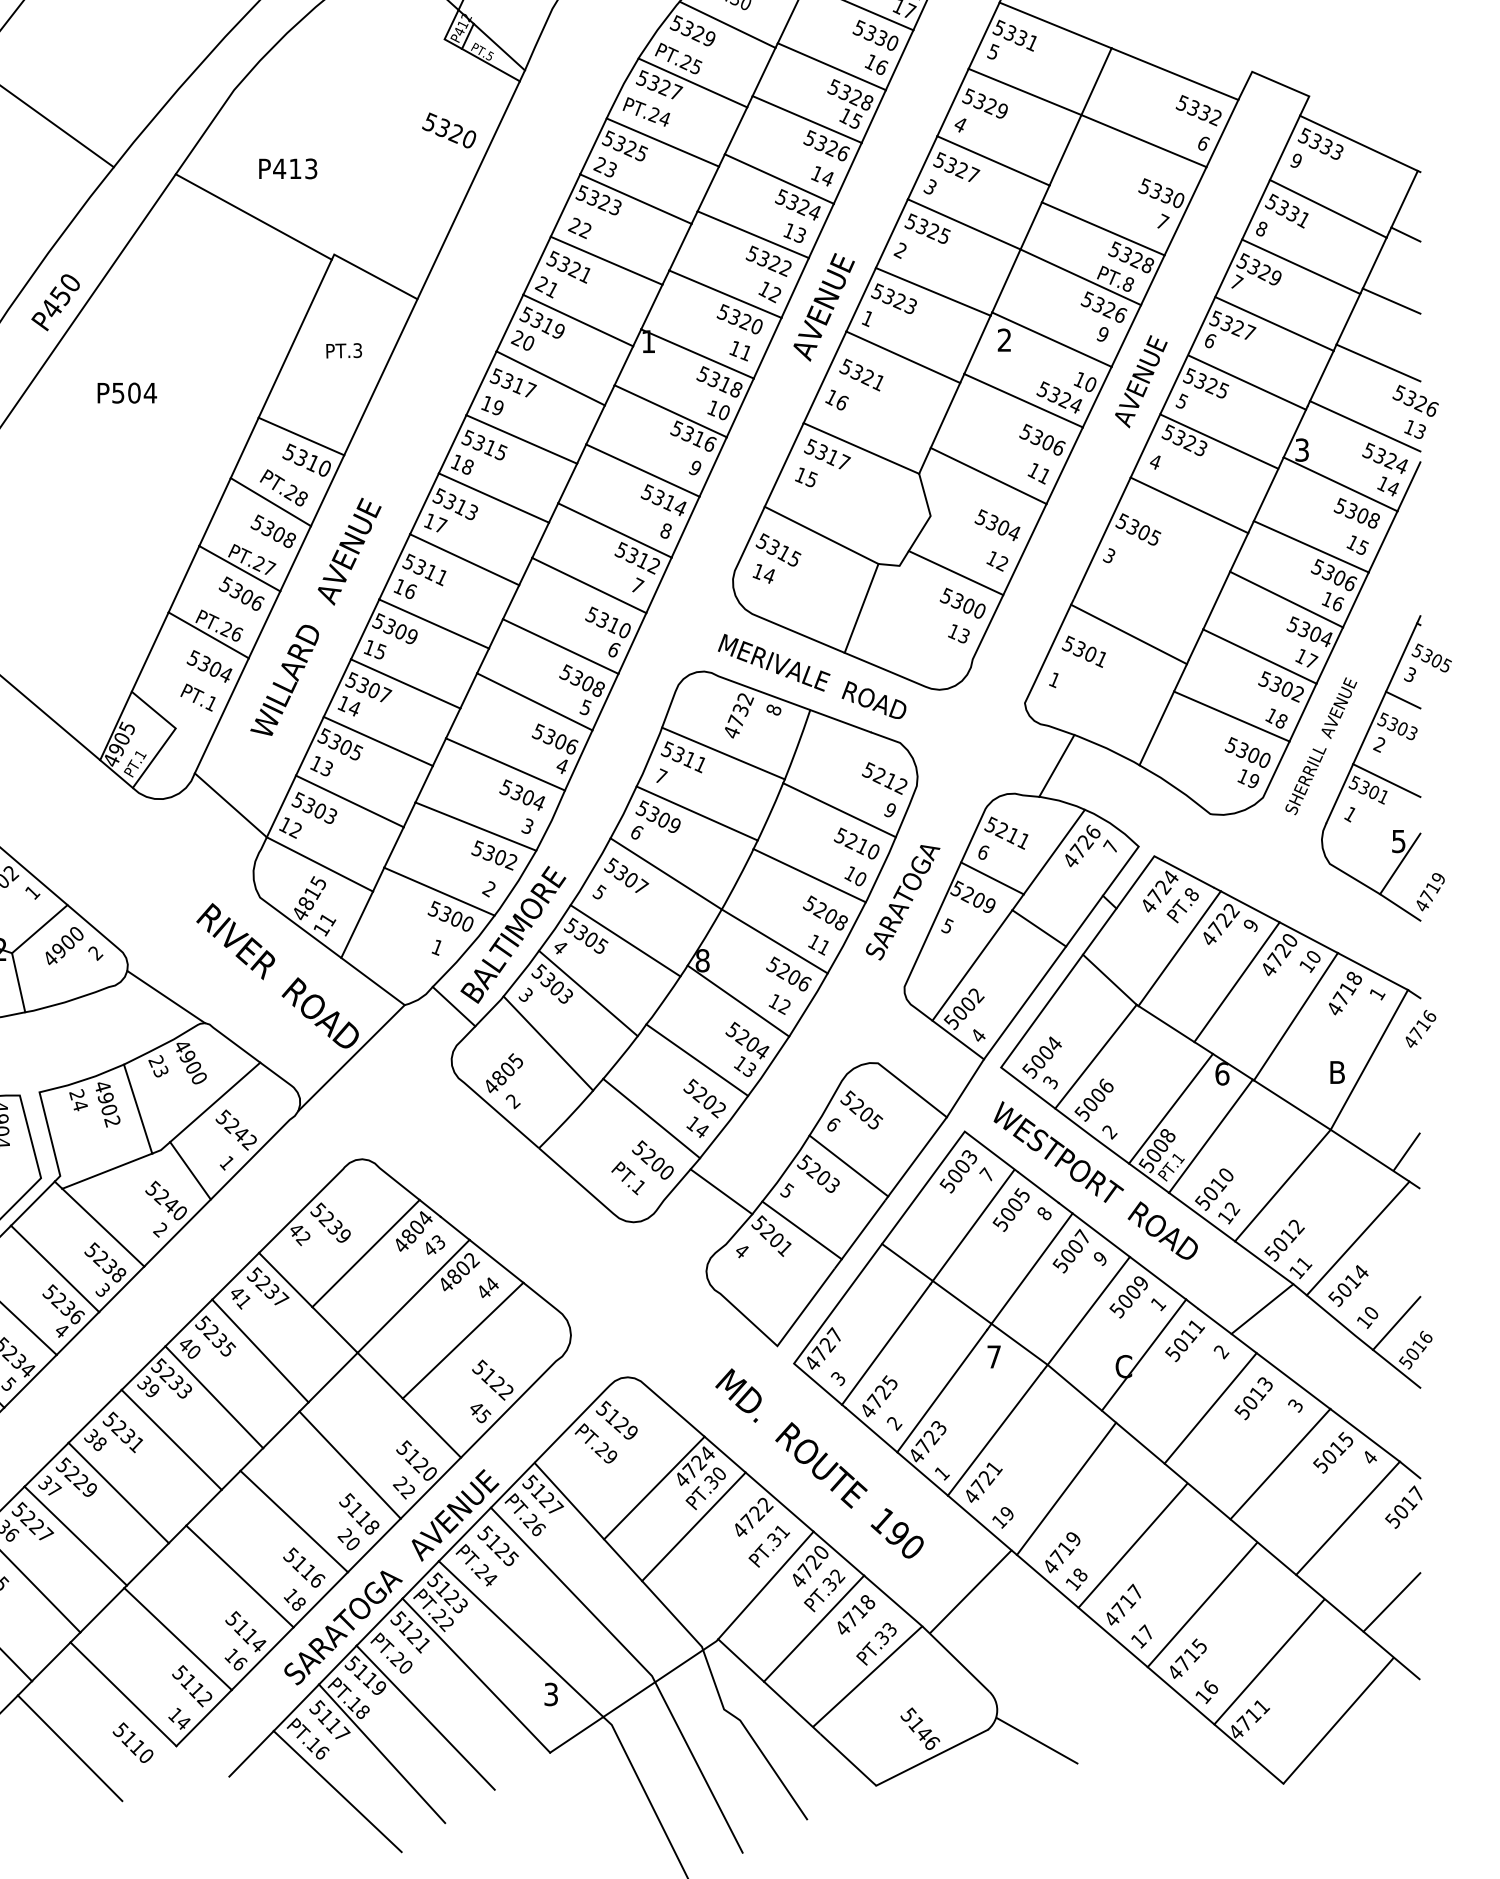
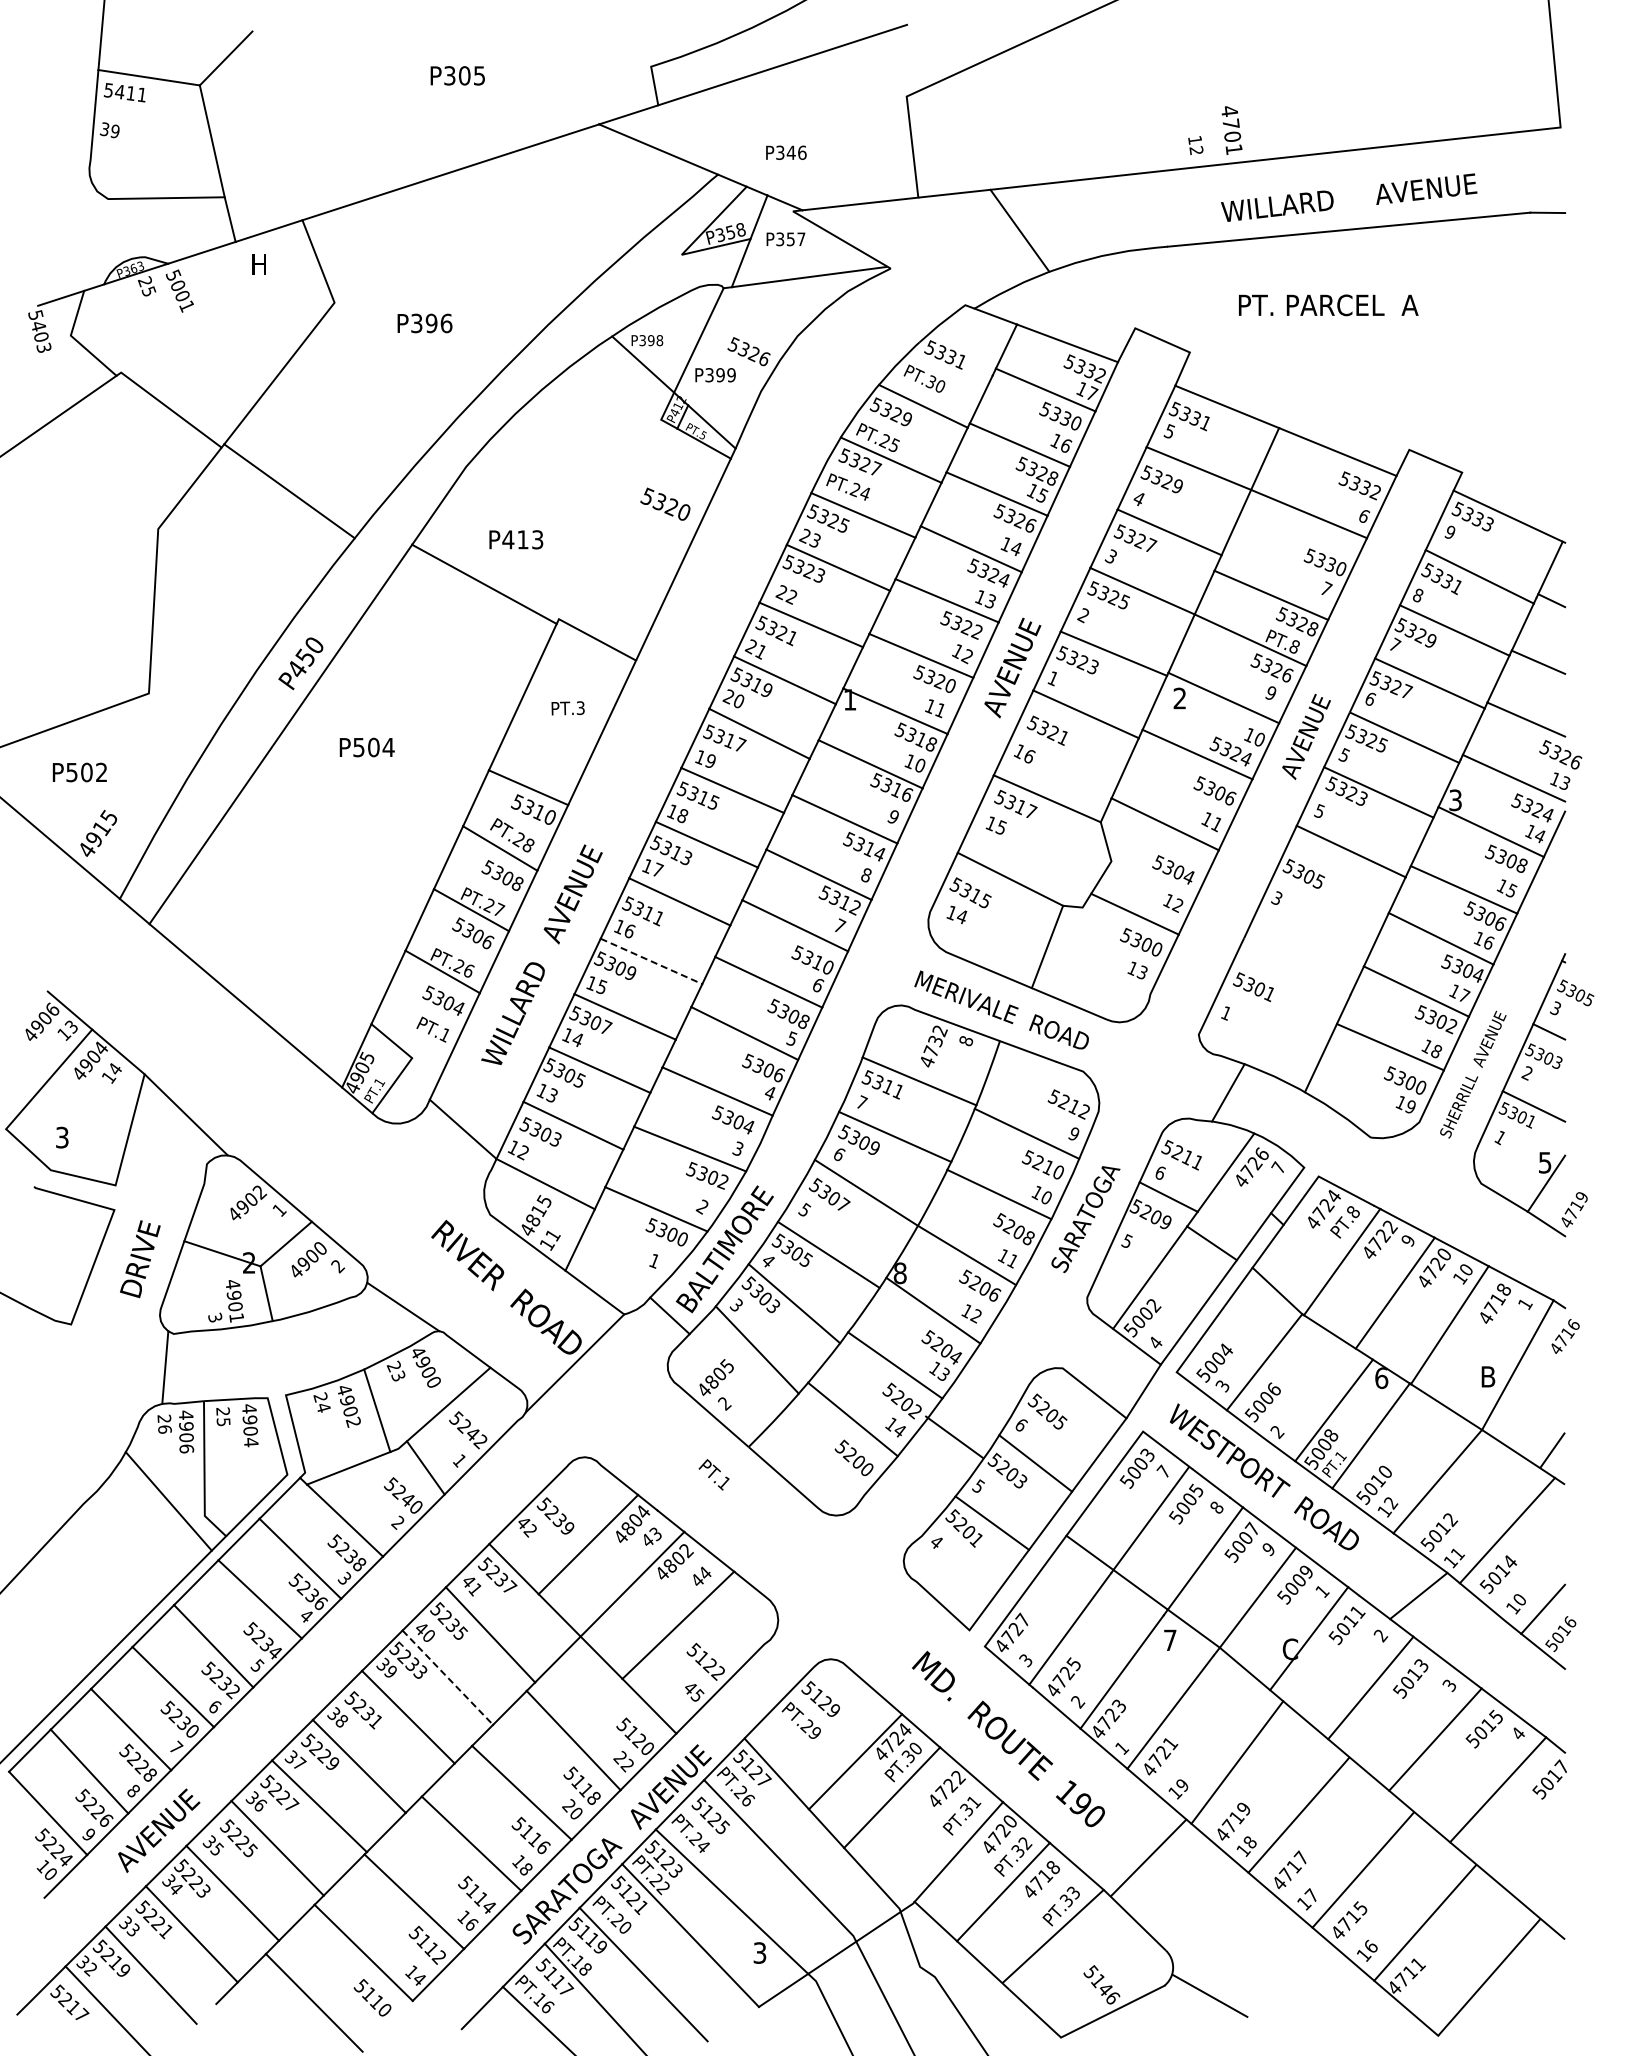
text: (1155, 462) -> (1319, 811), 4 -> 5
line: (434, 624) -> (651, 961), solid -> dashed
line: (1128, 633) -> (1294, 970), removed
text: (627, 1177) -> (713, 1474), moved
line: (721, 1191) -> (954, 1437), moved
line: (214, 1398) -> (448, 1678), solid -> dashed
line: (1391, 1602) -> (1538, 1867), removed

